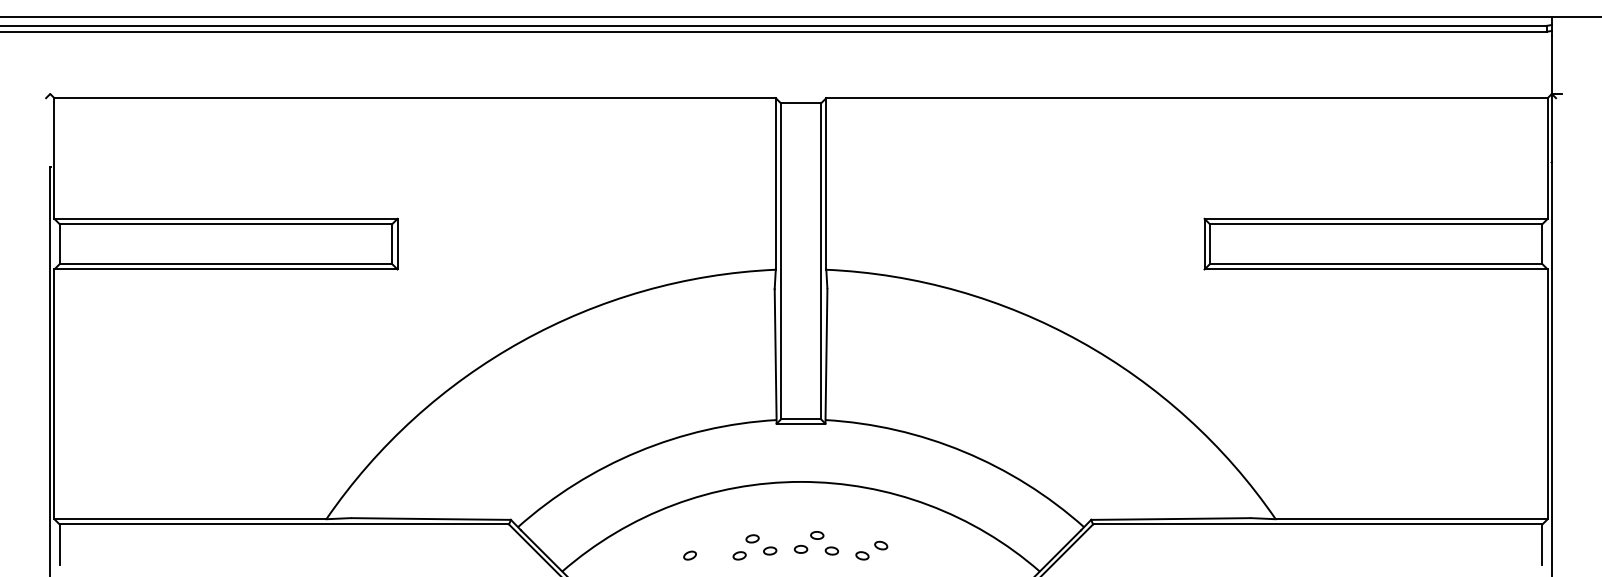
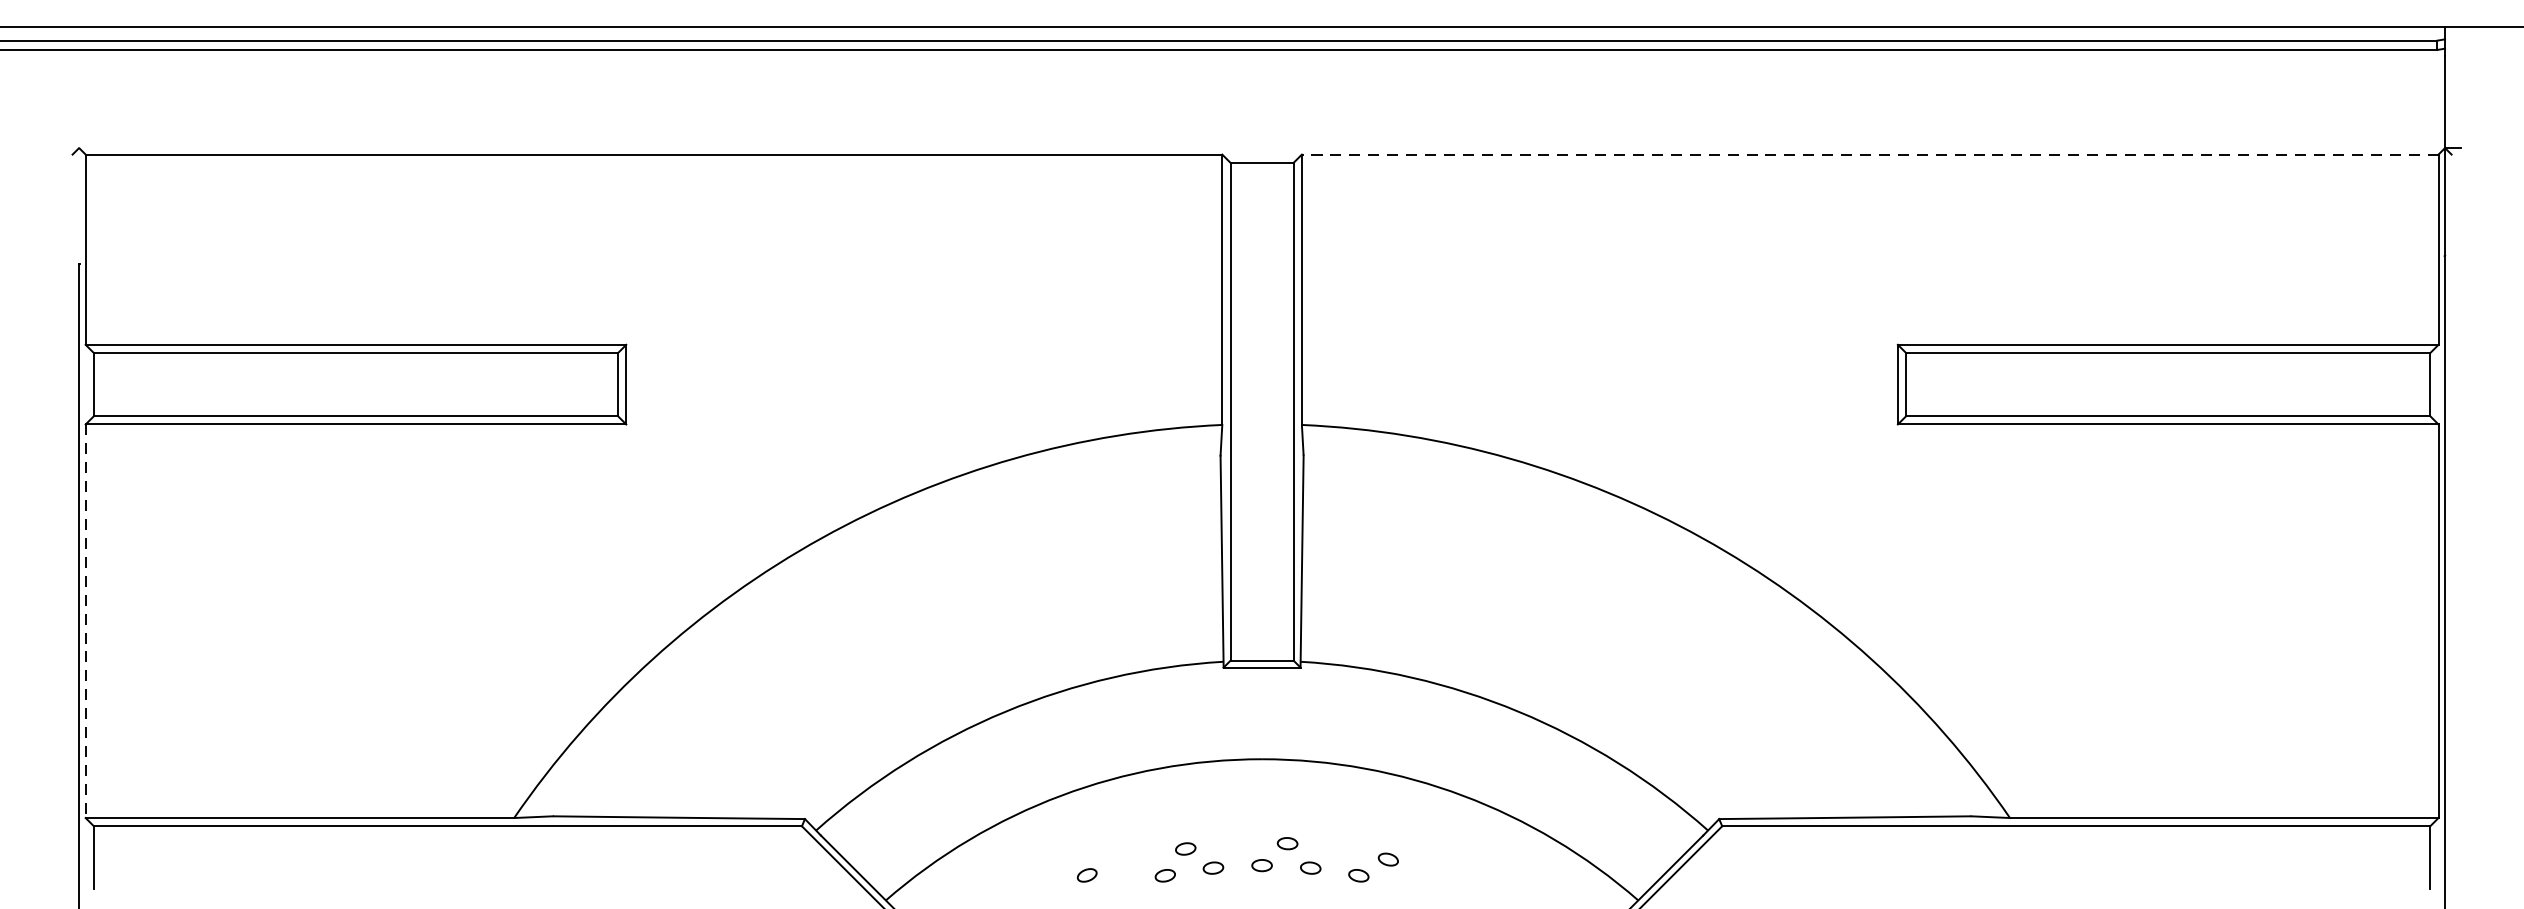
line: (1187, 98) -> (1870, 155), solid -> dashed
line: (54, 394) -> (85, 621), solid -> dashed

